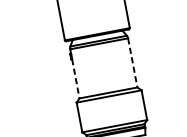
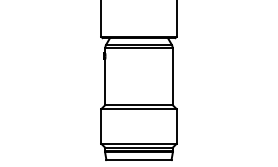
line: (132, 62) -> (172, 76), dashed -> solid
line: (76, 78) -> (105, 82), dashed -> solid

